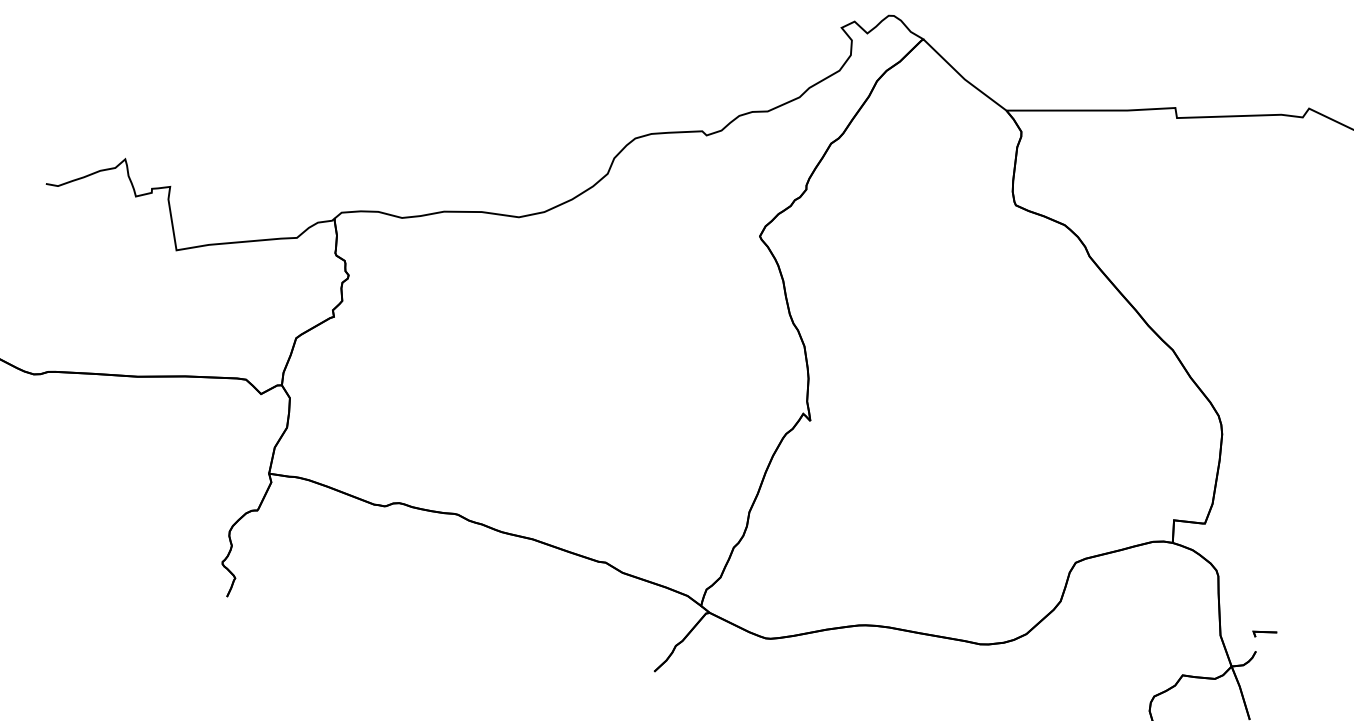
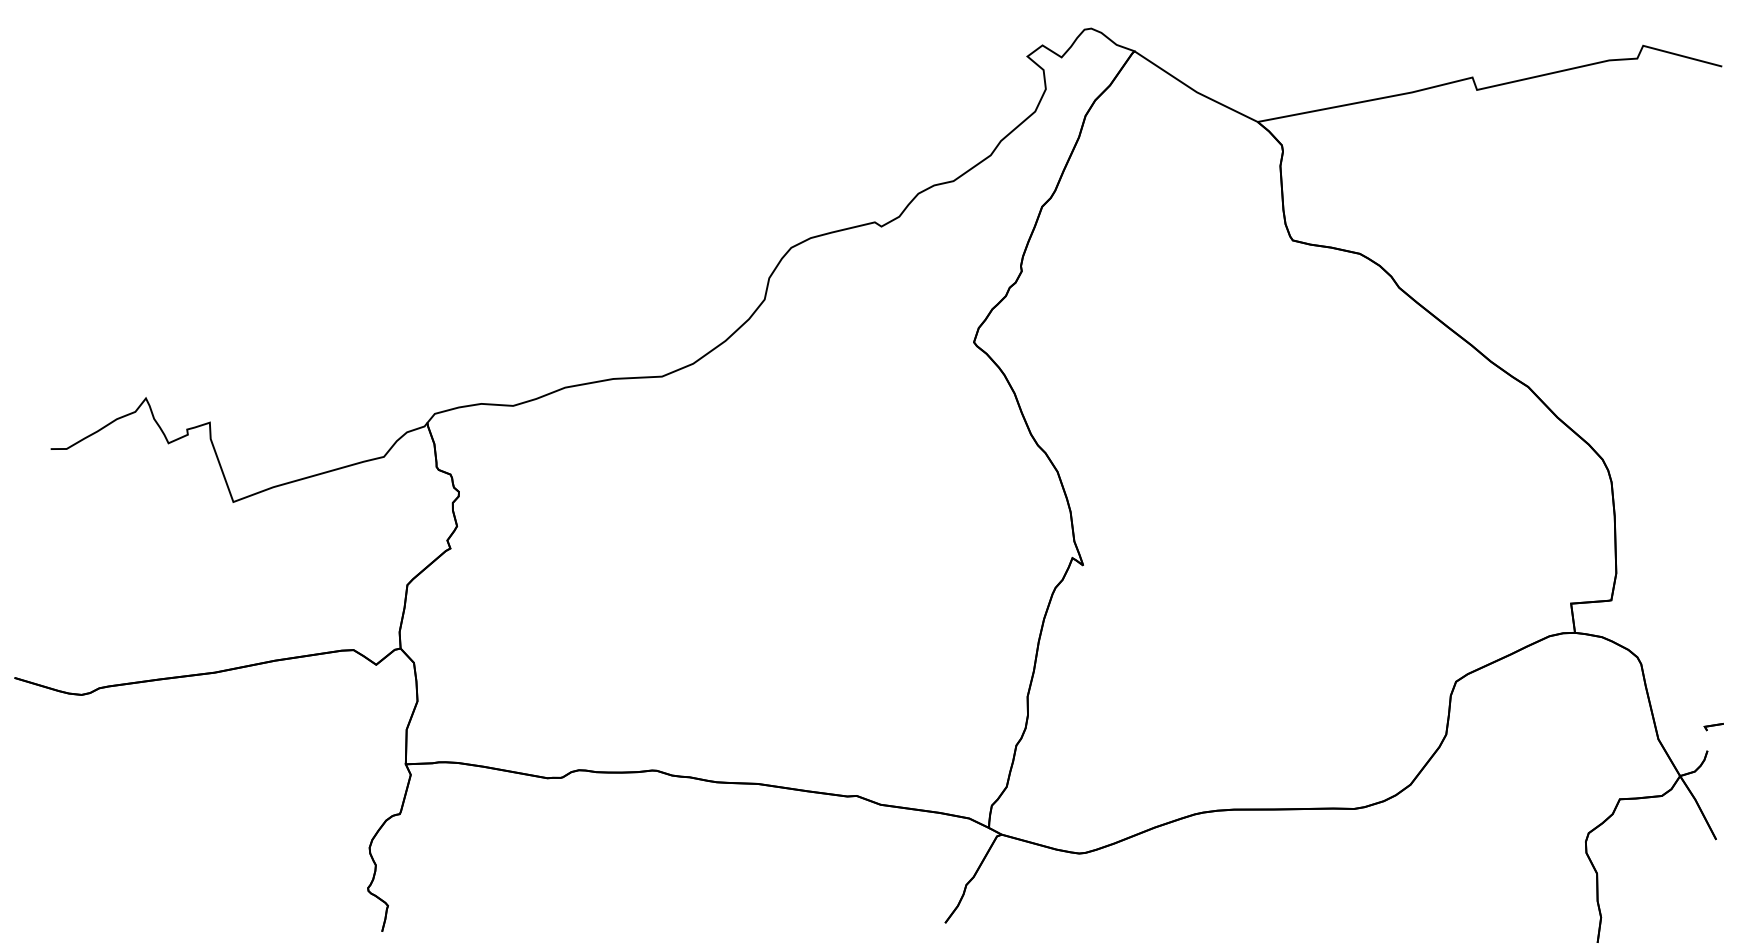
part: (1263, 634) -> (1713, 727), size x0.62

